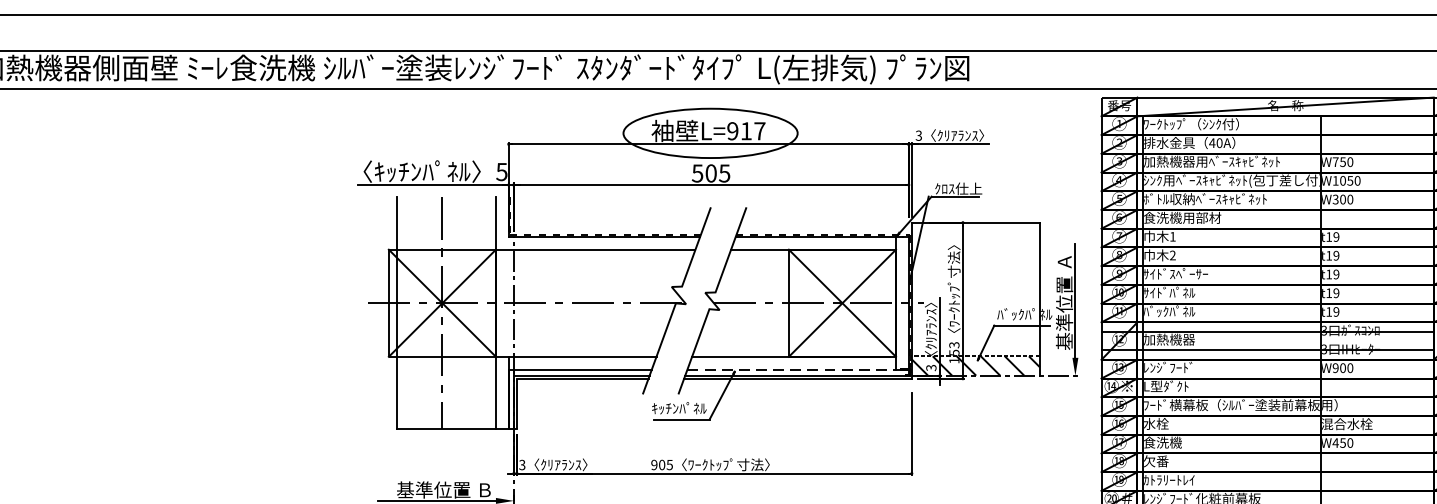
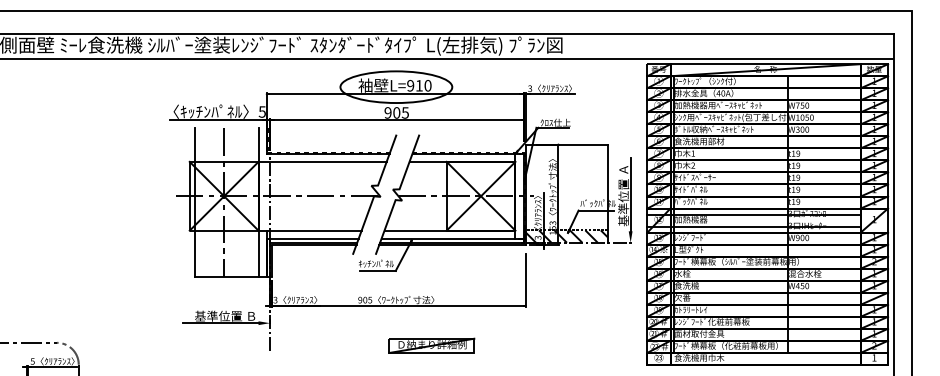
text: (759, 130) -> (427, 85), L=917 -> L=910
text: (696, 172) -> (387, 112), 505 -> 905
line: (799, 369) -> (453, 238), dashed -> solid

